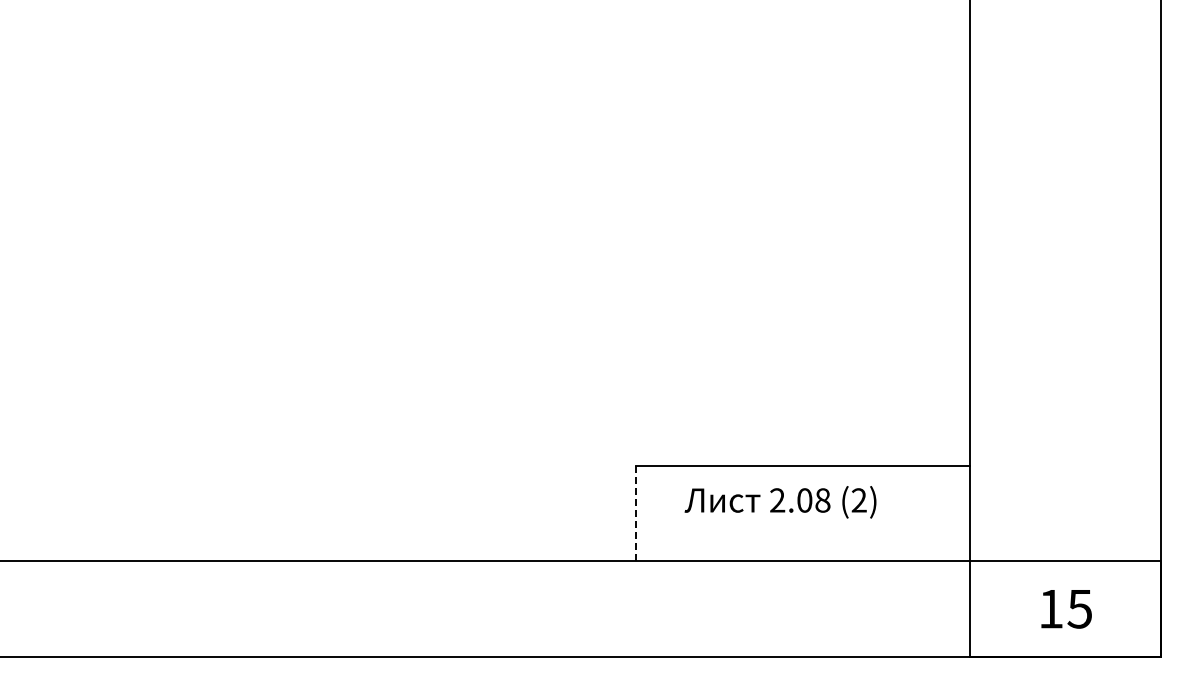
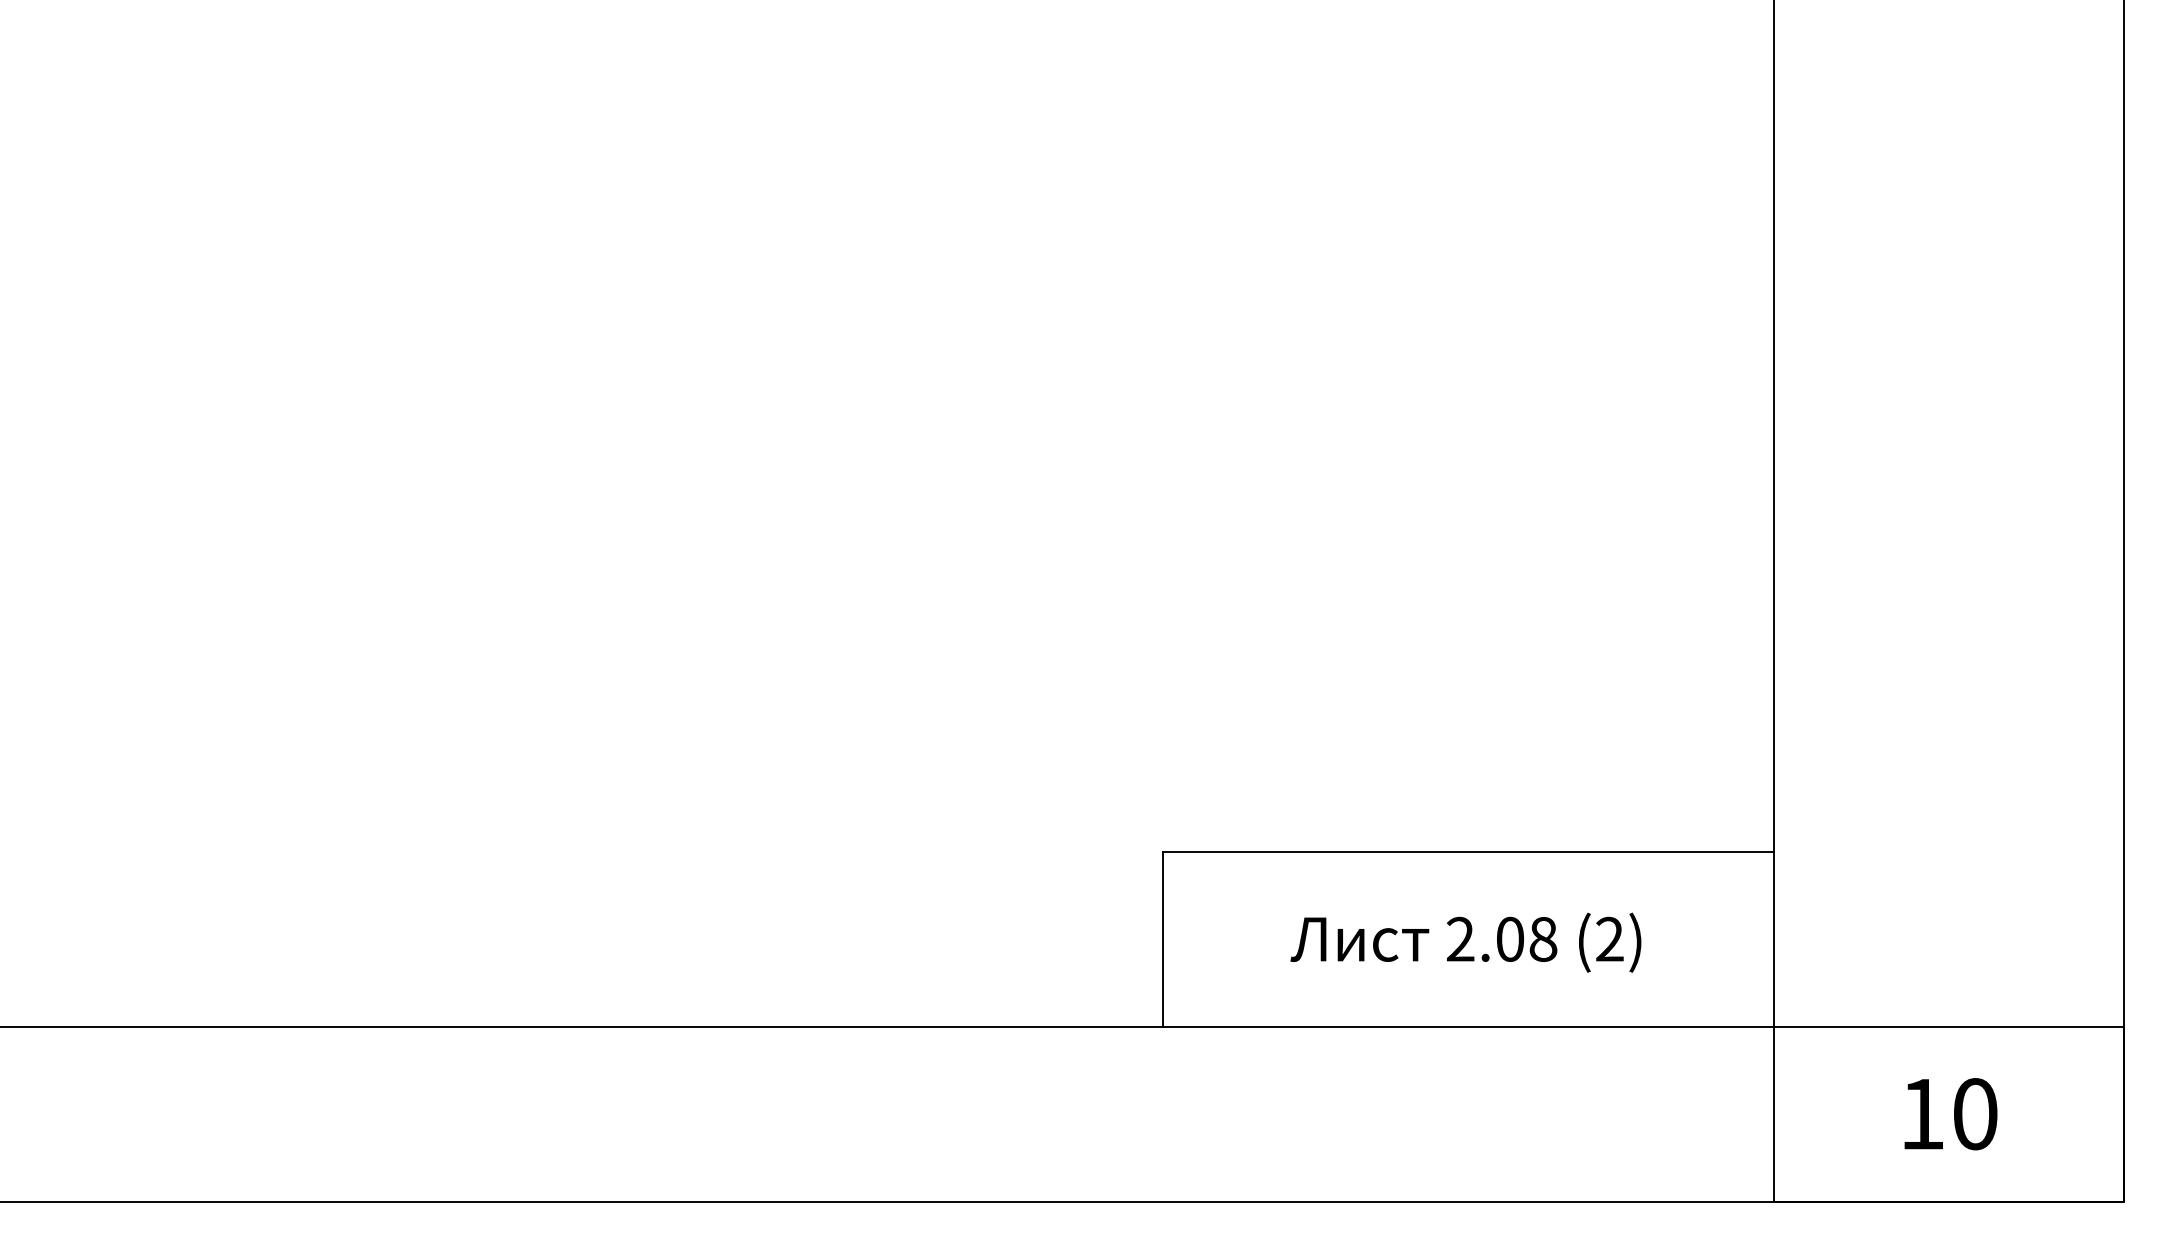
text: (780, 502) -> (1465, 943), moved
line: (635, 513) -> (1162, 939), dashed -> solid
text: (1079, 608) -> (1974, 1113), 15 -> 10

